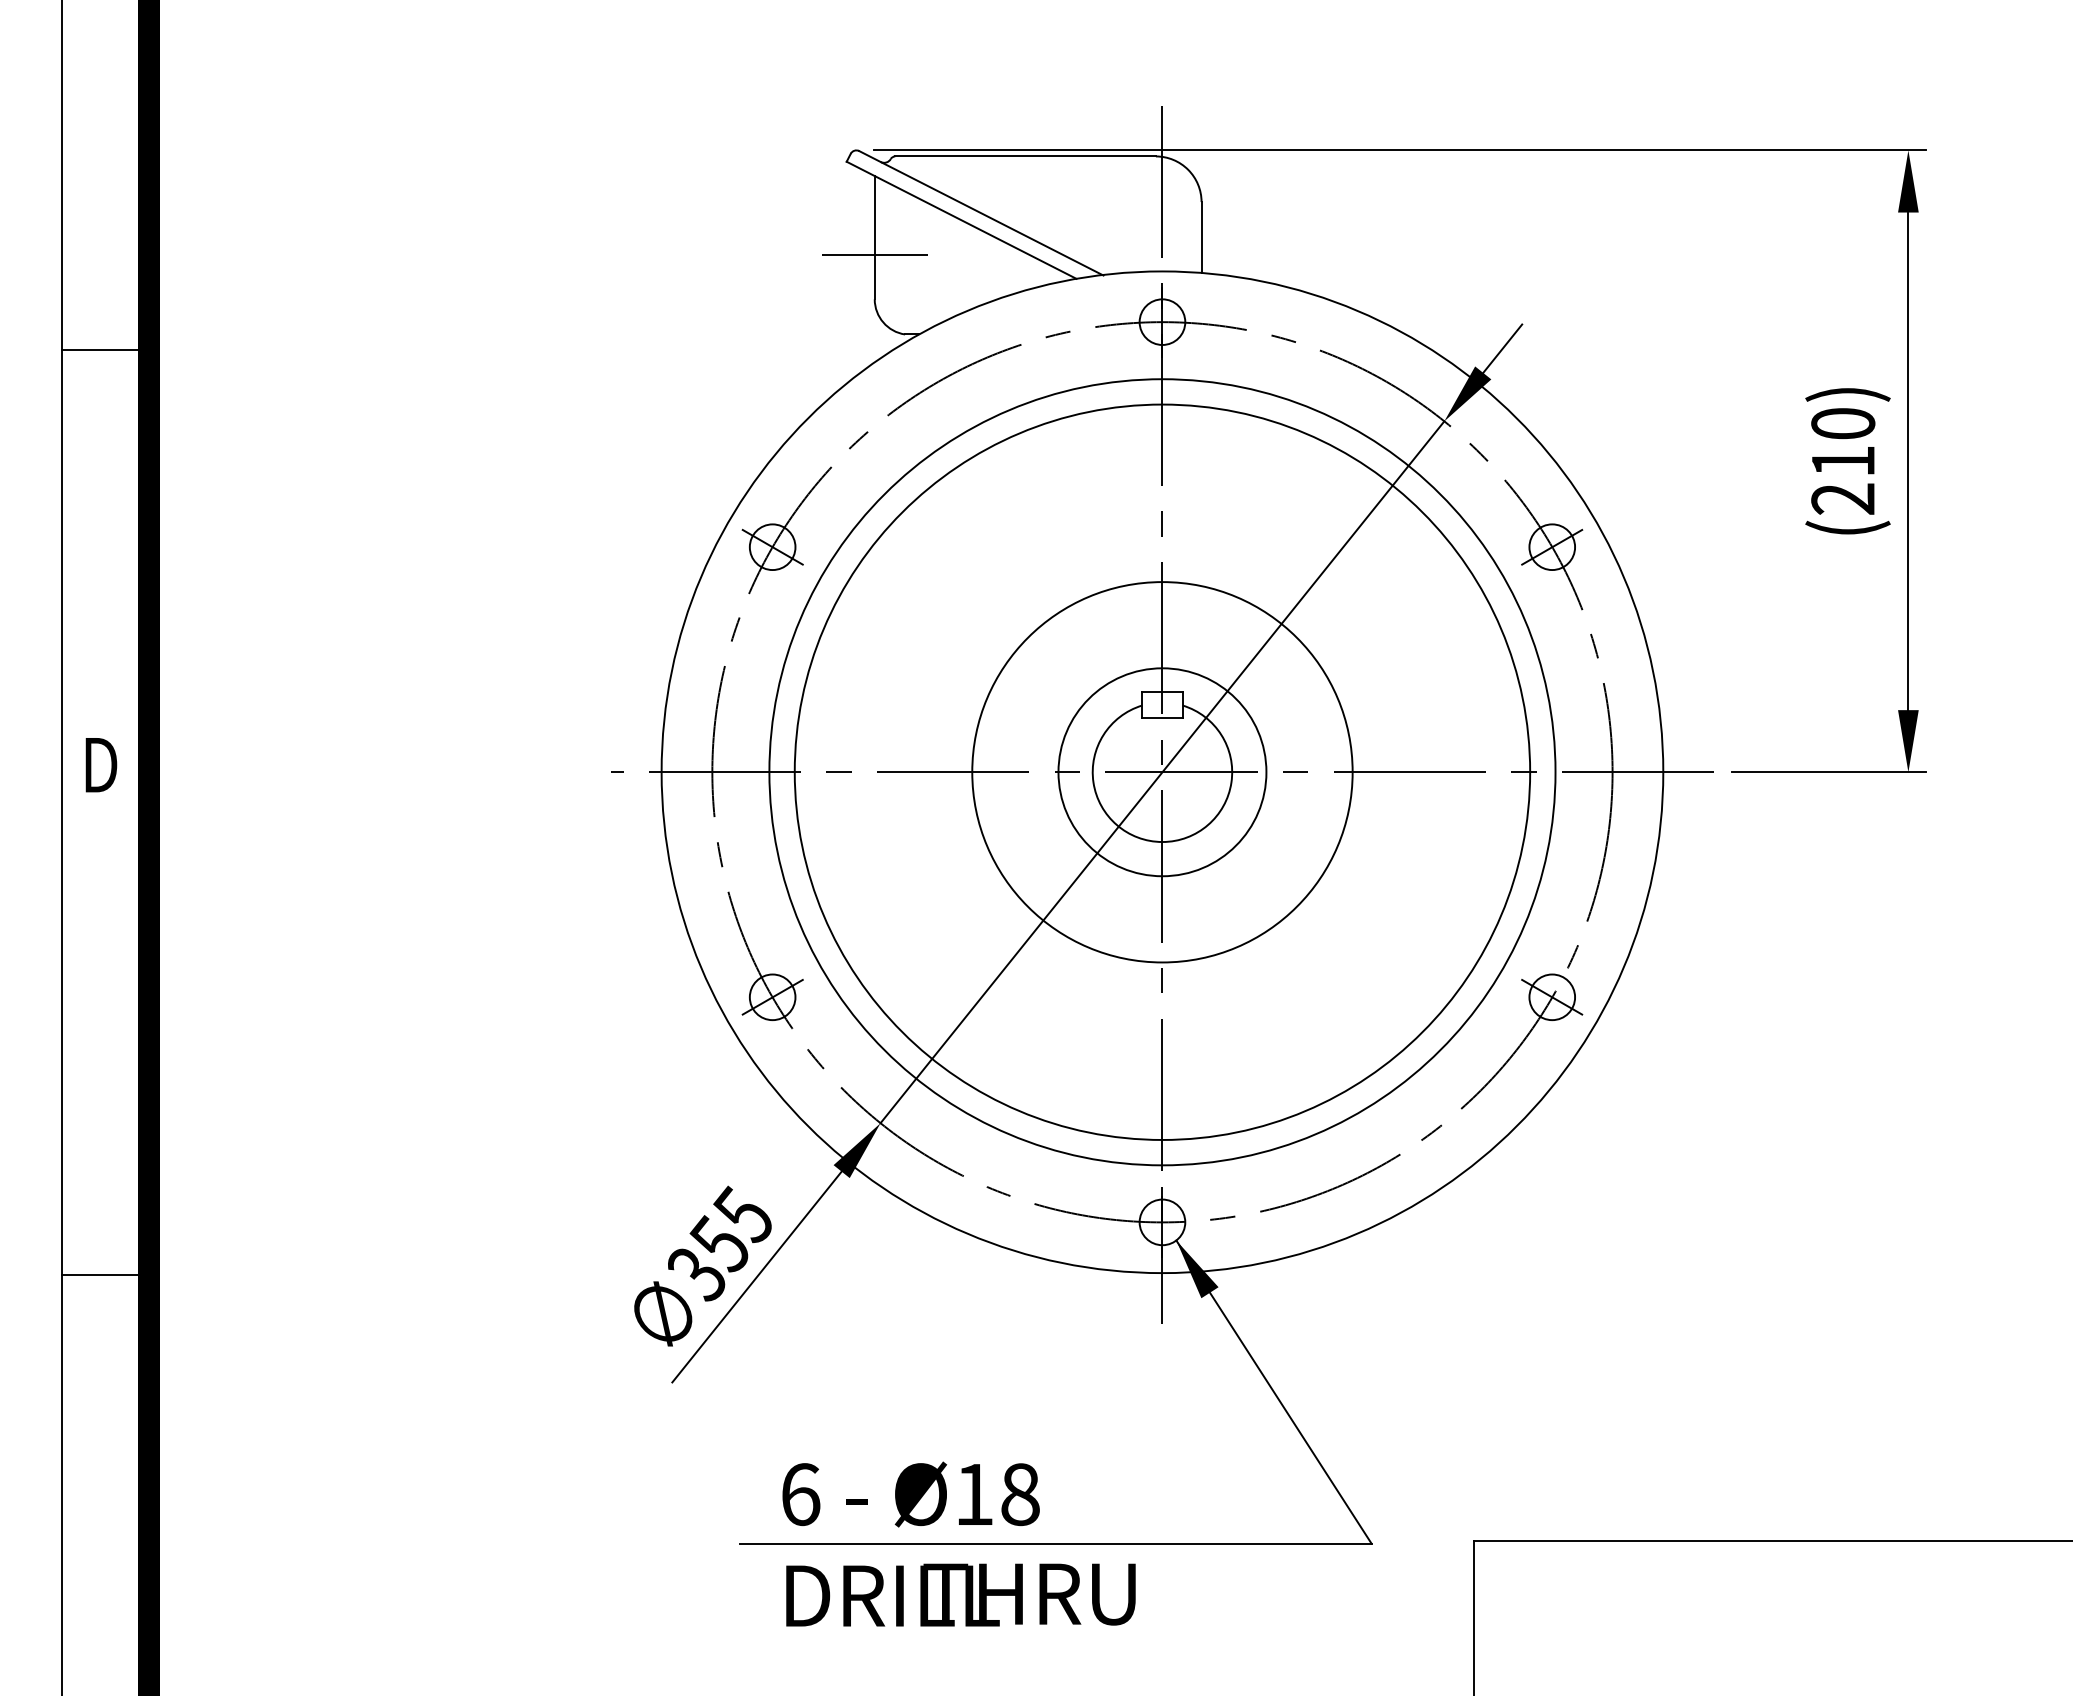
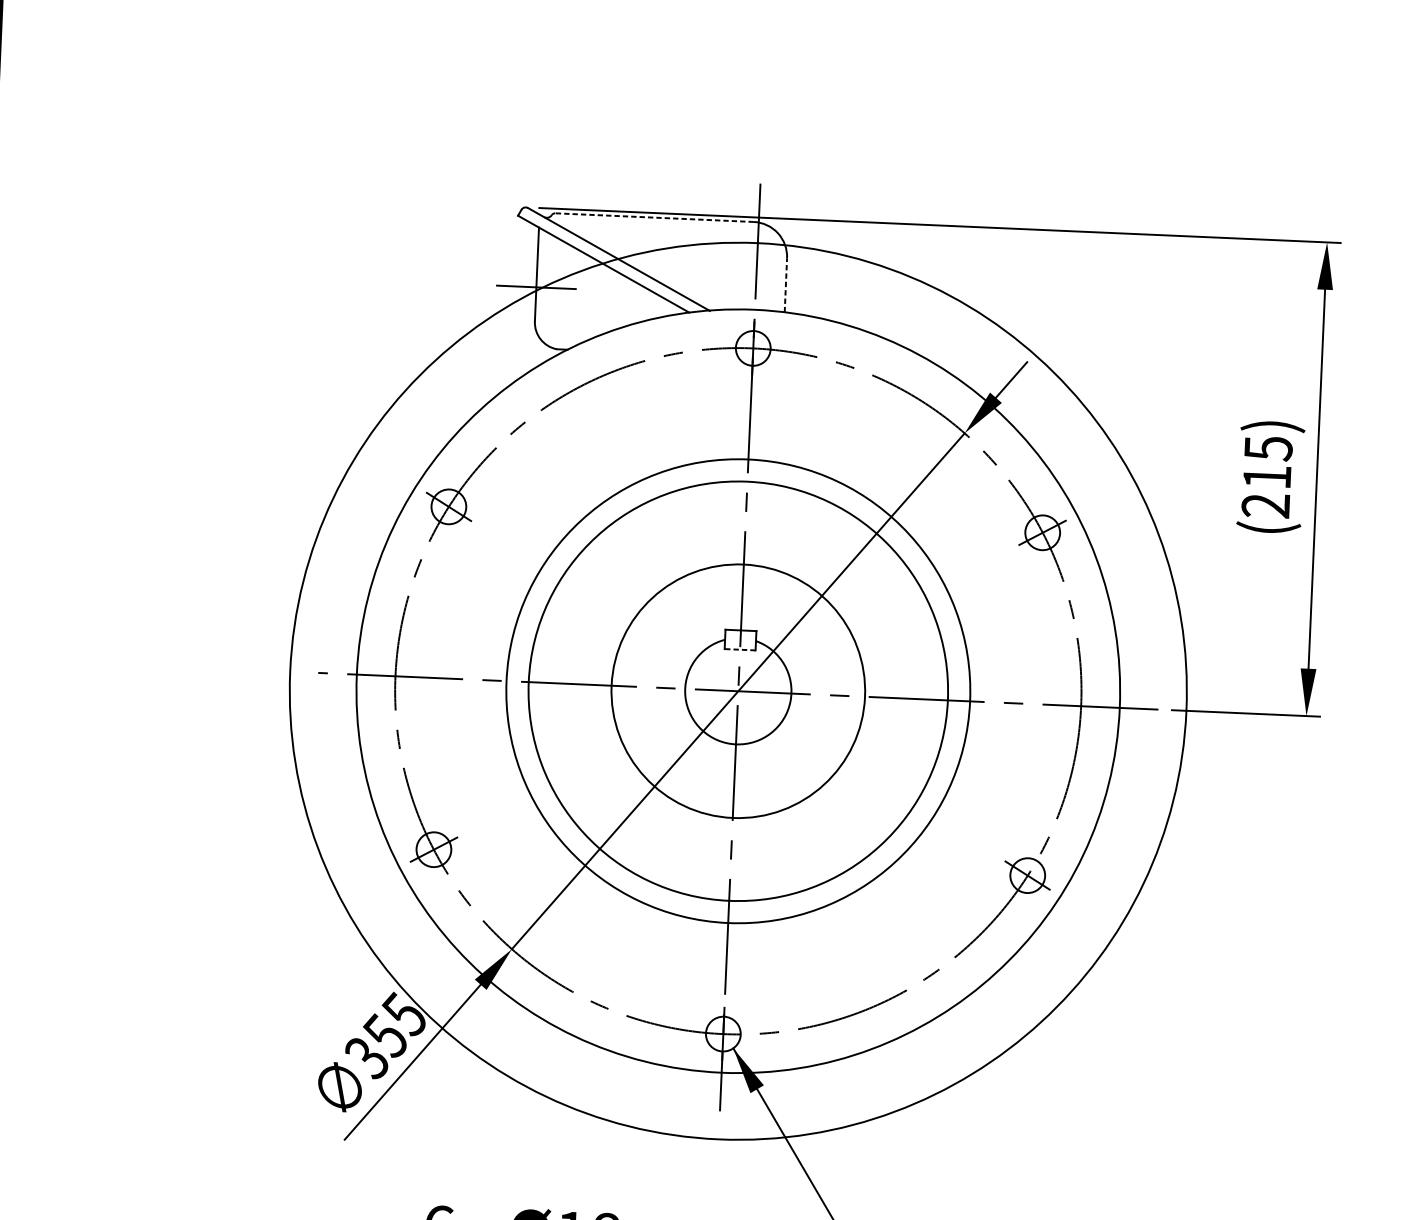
line: (1025, 156) -> (654, 217), solid -> dashed
line: (1201, 237) -> (785, 285), solid -> dashed
text: (1843, 424) -> (1268, 449), (210) -> (215)
line: (1161, 717) -> (739, 649), solid -> dashed
circle: (1162, 771) -> (738, 690), size x1.6
circle: (1162, 772) -> (738, 691), size x0.7
circle: (1162, 772) -> (738, 691), size x1.6
circle: (1162, 772) -> (738, 691), size x1.6

